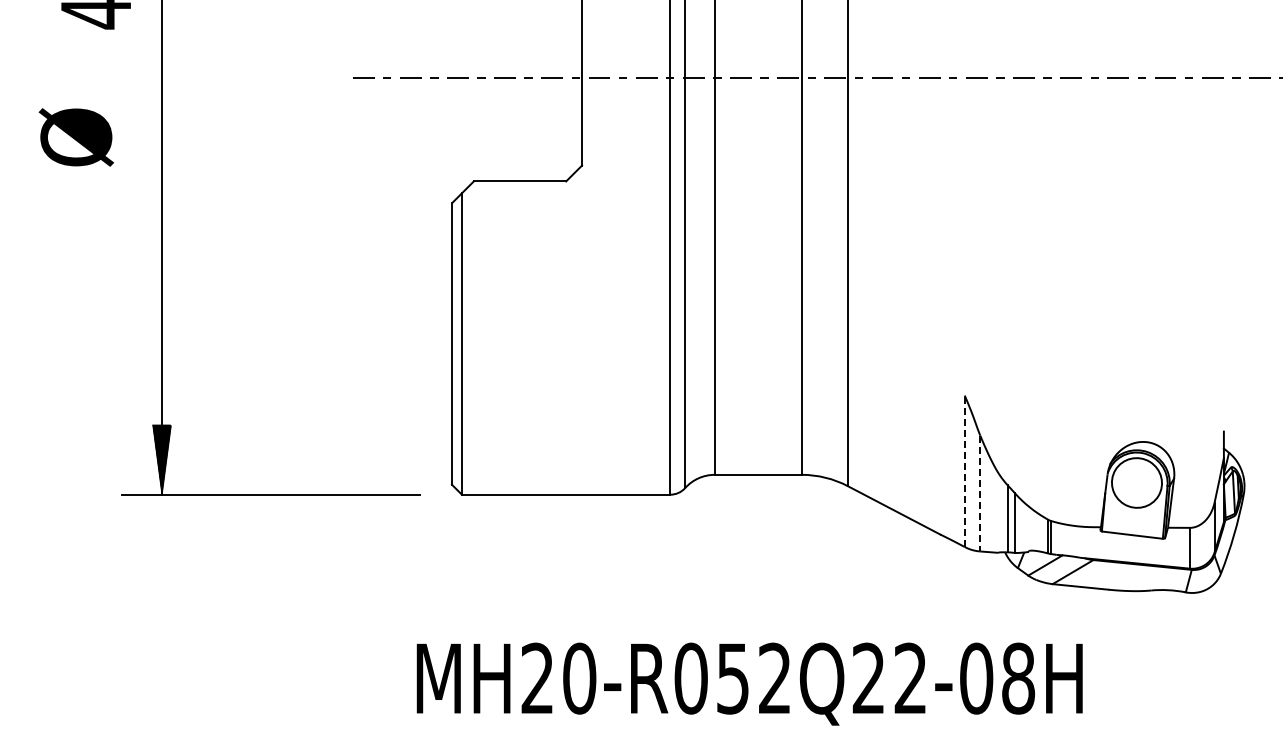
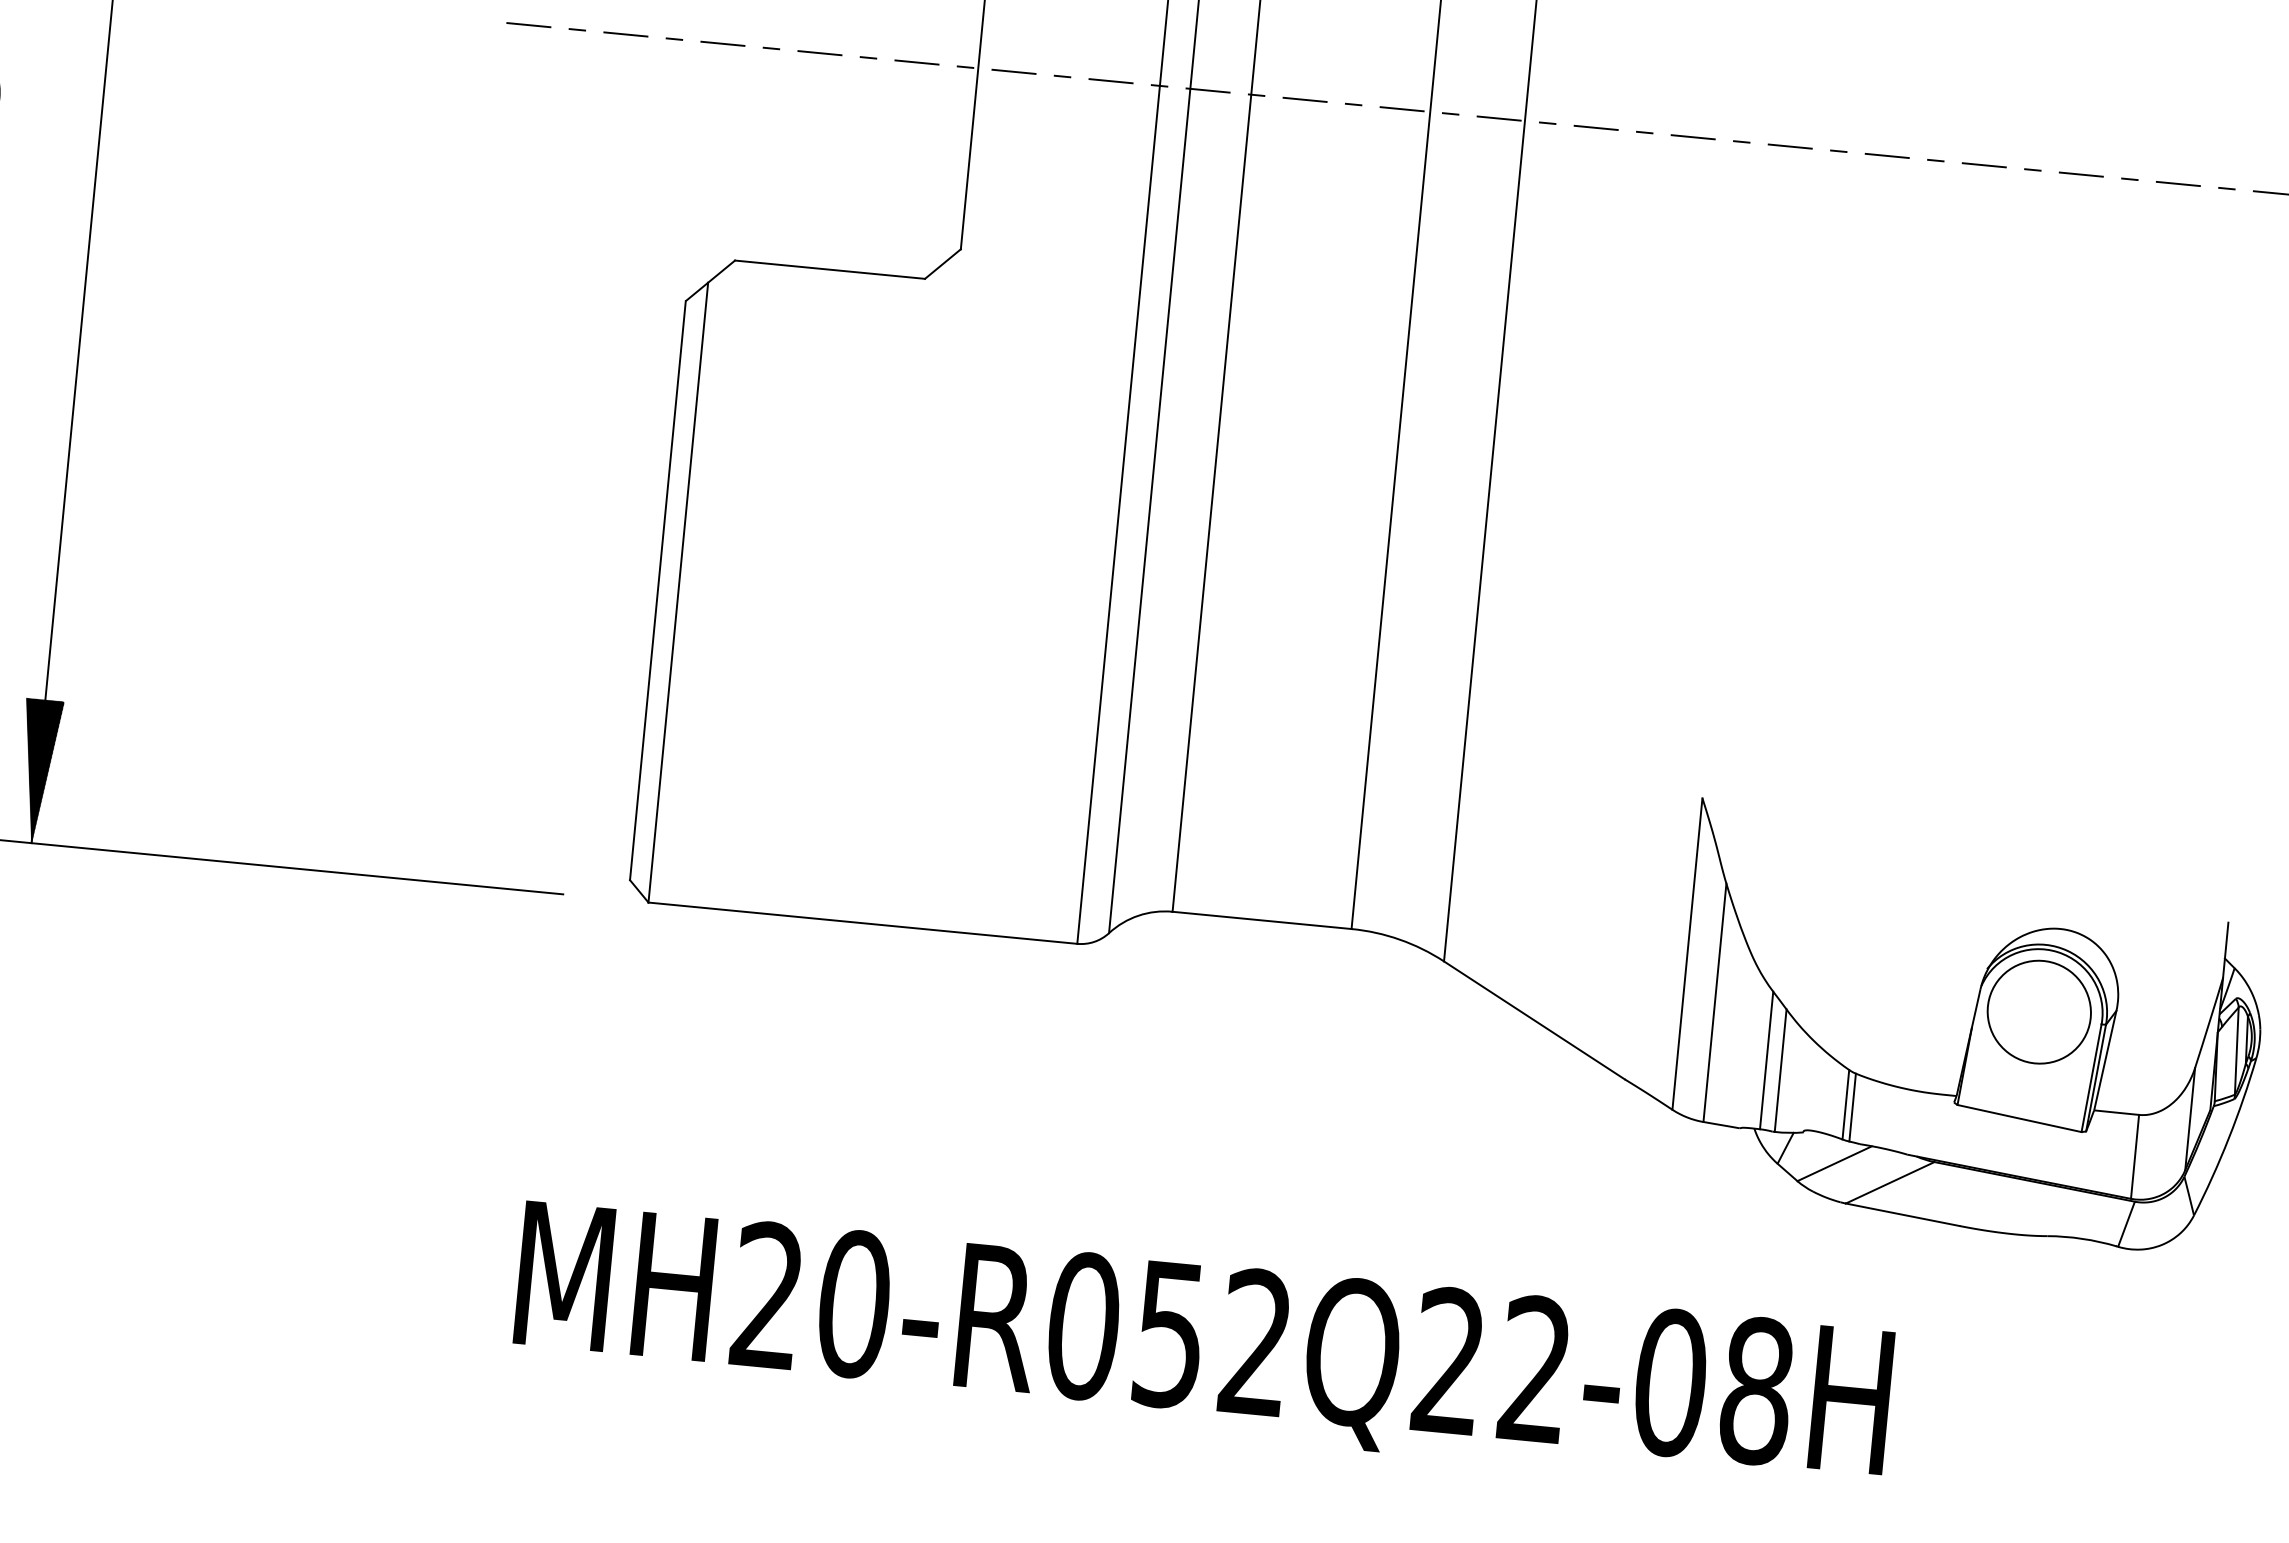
line: (964, 471) -> (1686, 954), dashed -> solid
line: (980, 493) -> (1715, 1002), dashed -> solid

